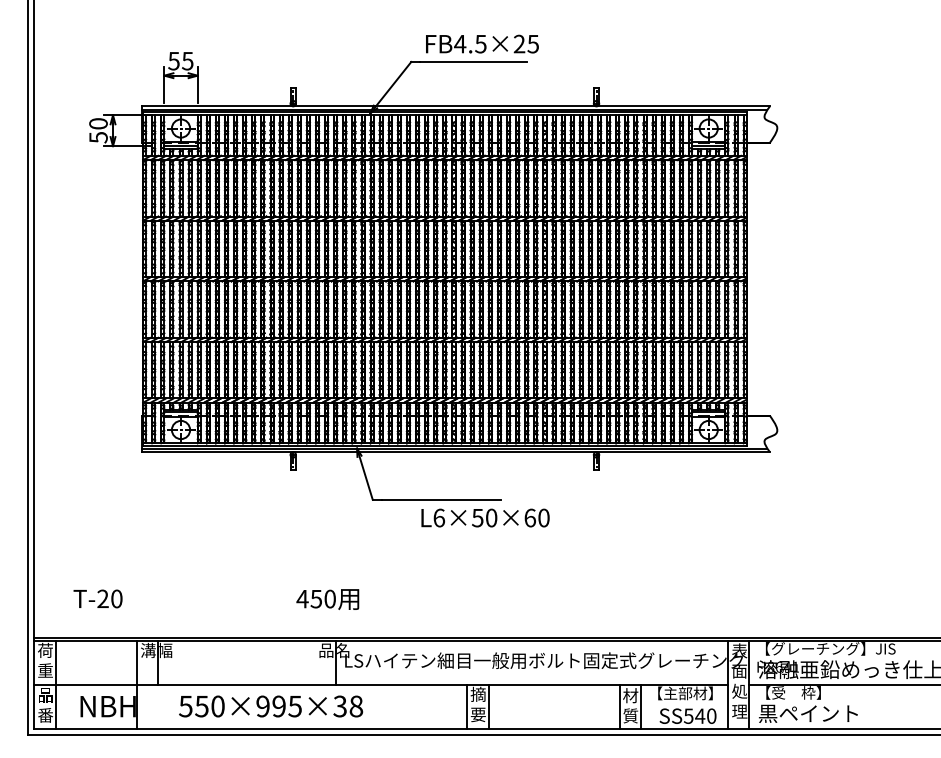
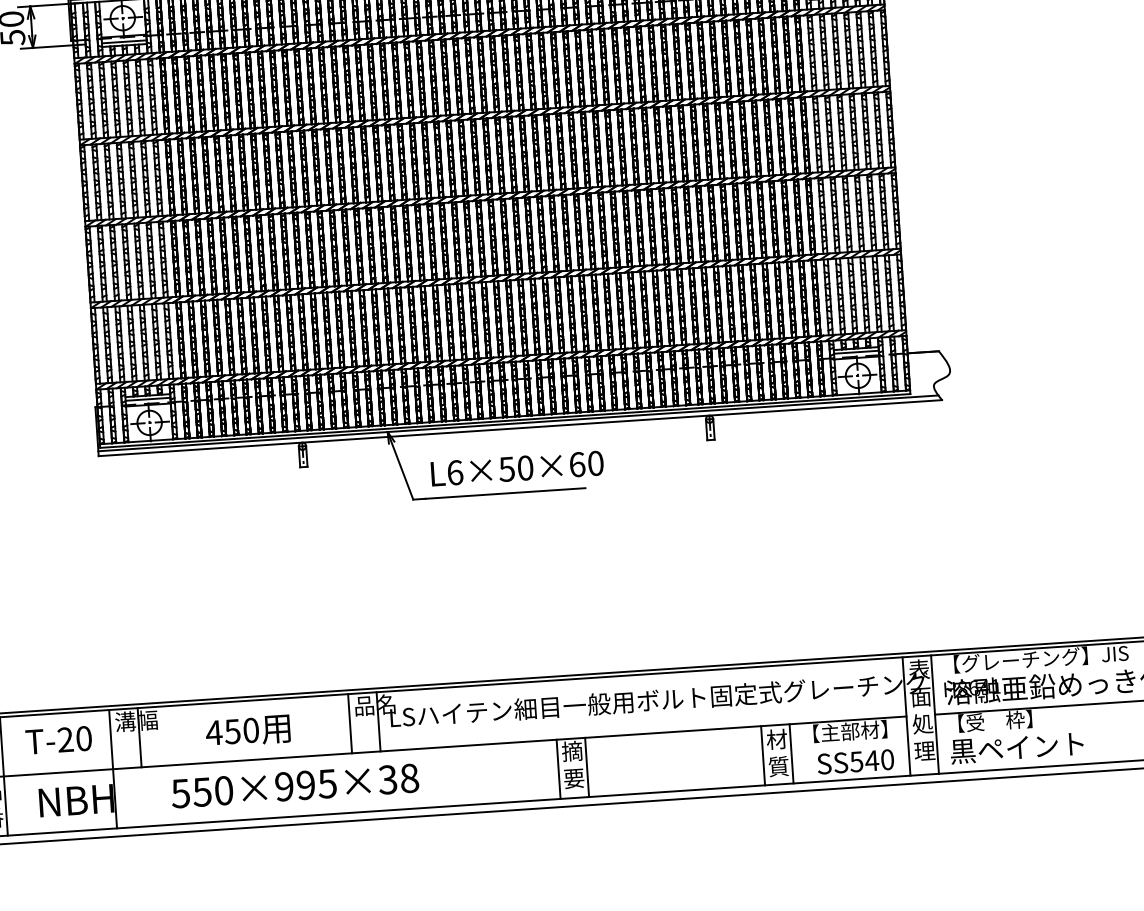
text: (485, 517) -> (517, 467), moved
text: (97, 598) -> (58, 739), moved
text: (327, 599) -> (247, 731), moved
line: (314, 662) -> (349, 723), added

